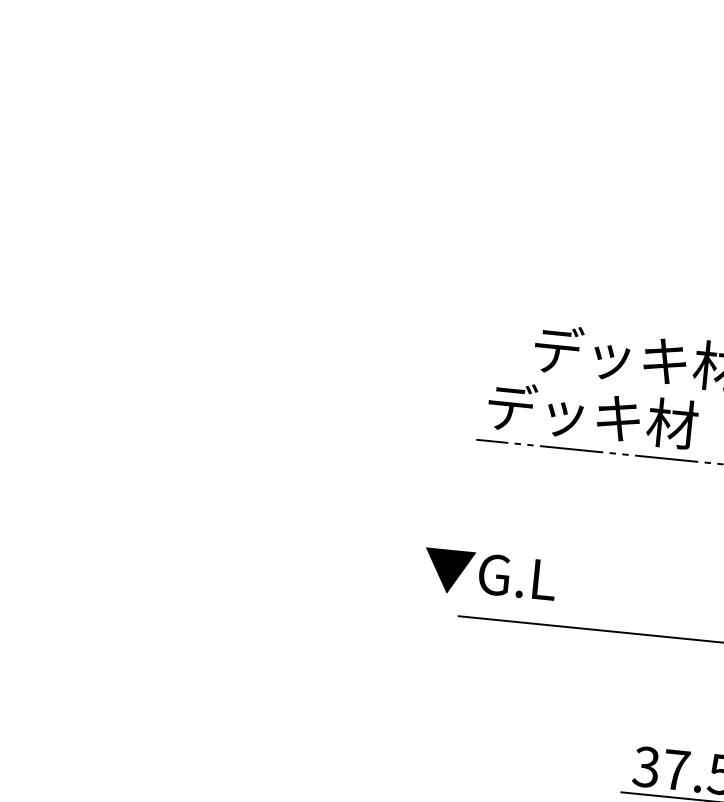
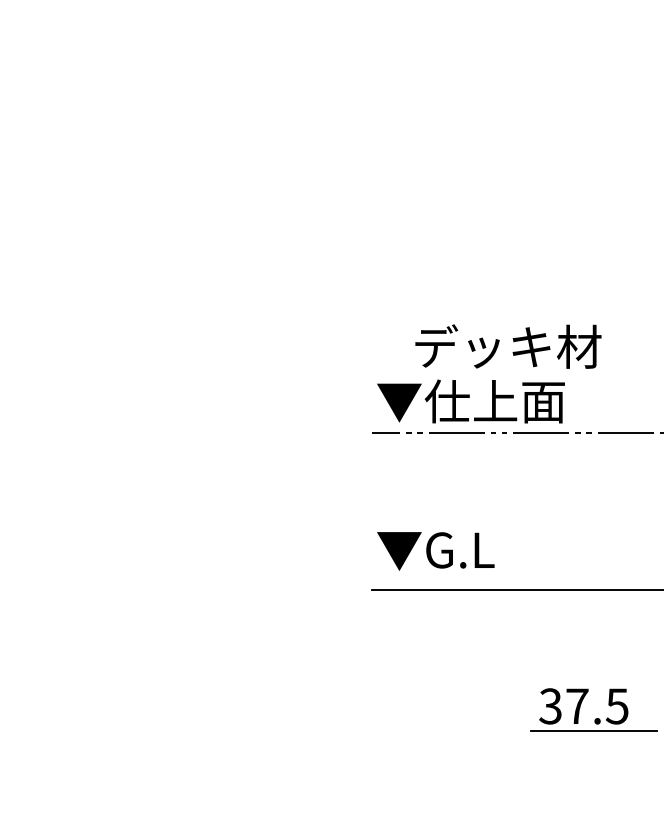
text: (591, 414) -> (471, 400), デッキ材 -> ▼仕上面
text: (489, 575) -> (435, 551), moved

